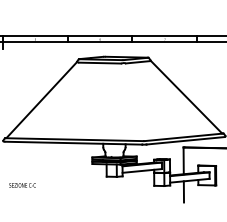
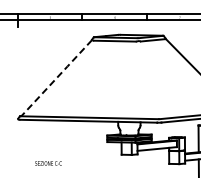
line: (42, 99) -> (57, 77), solid -> dashed
text: (22, 185) -> (48, 163), moved

